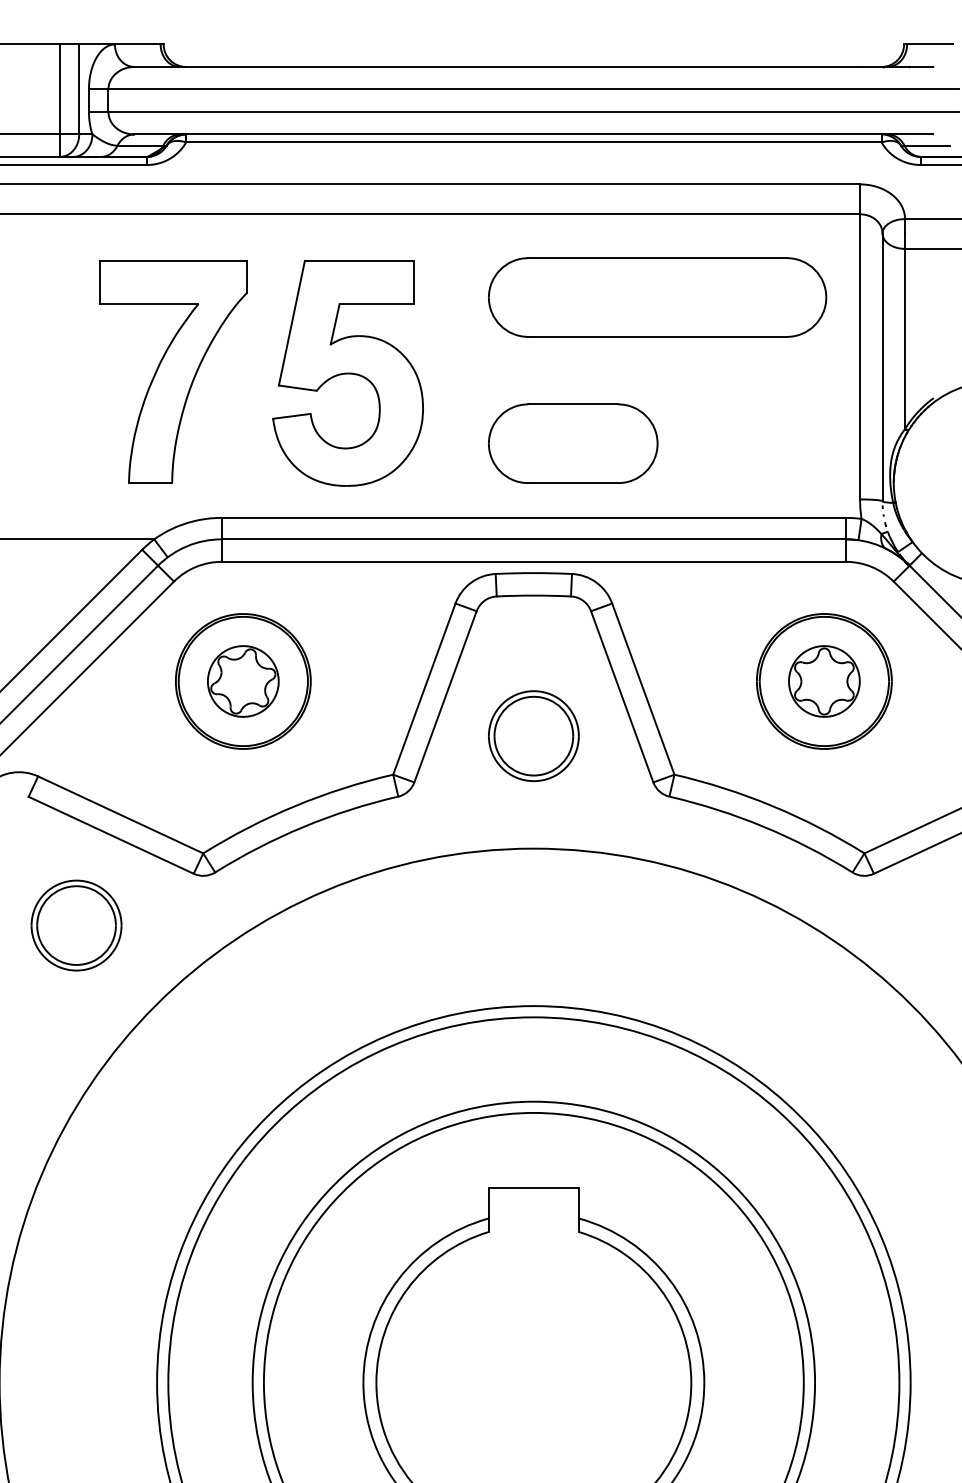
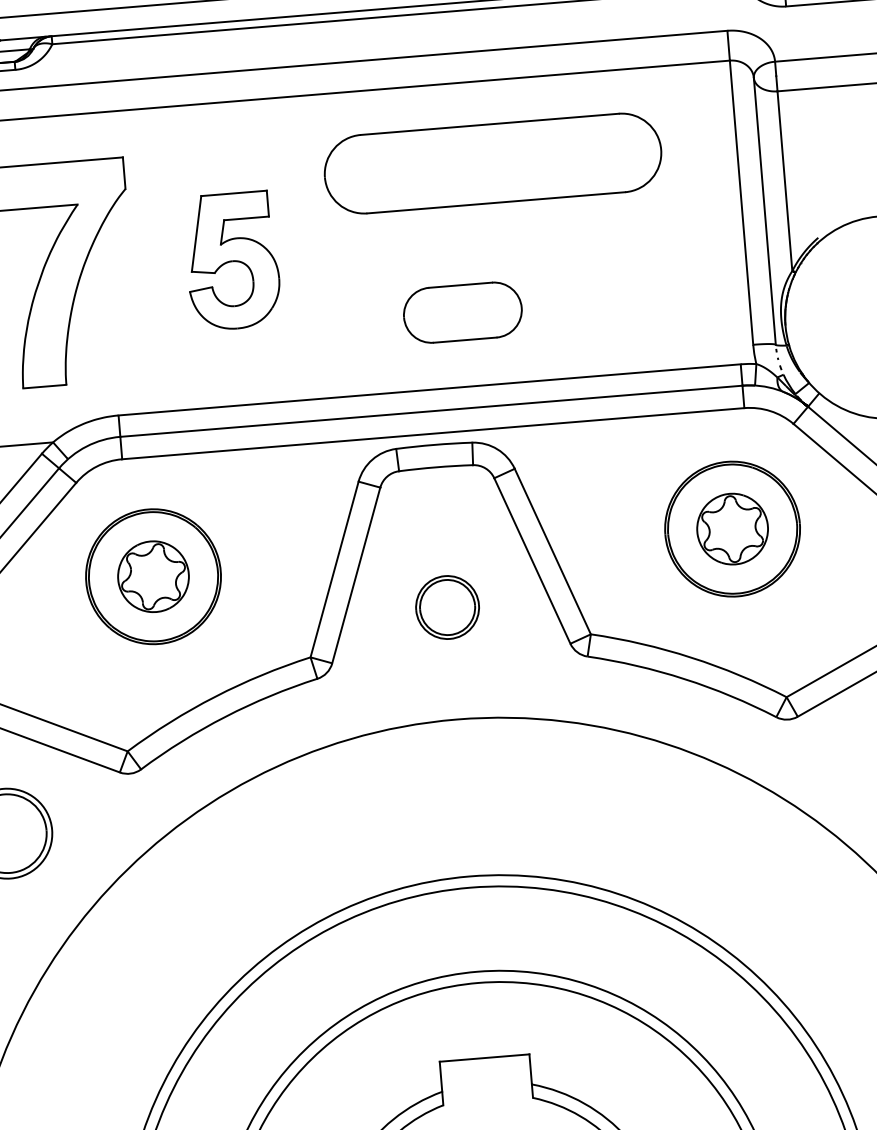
part: (657, 297) -> (492, 163), moved
part: (347, 373) -> (232, 261), size x0.6
part: (573, 443) -> (463, 312), size x0.7
part: (533, 736) -> (447, 607), size x0.7

